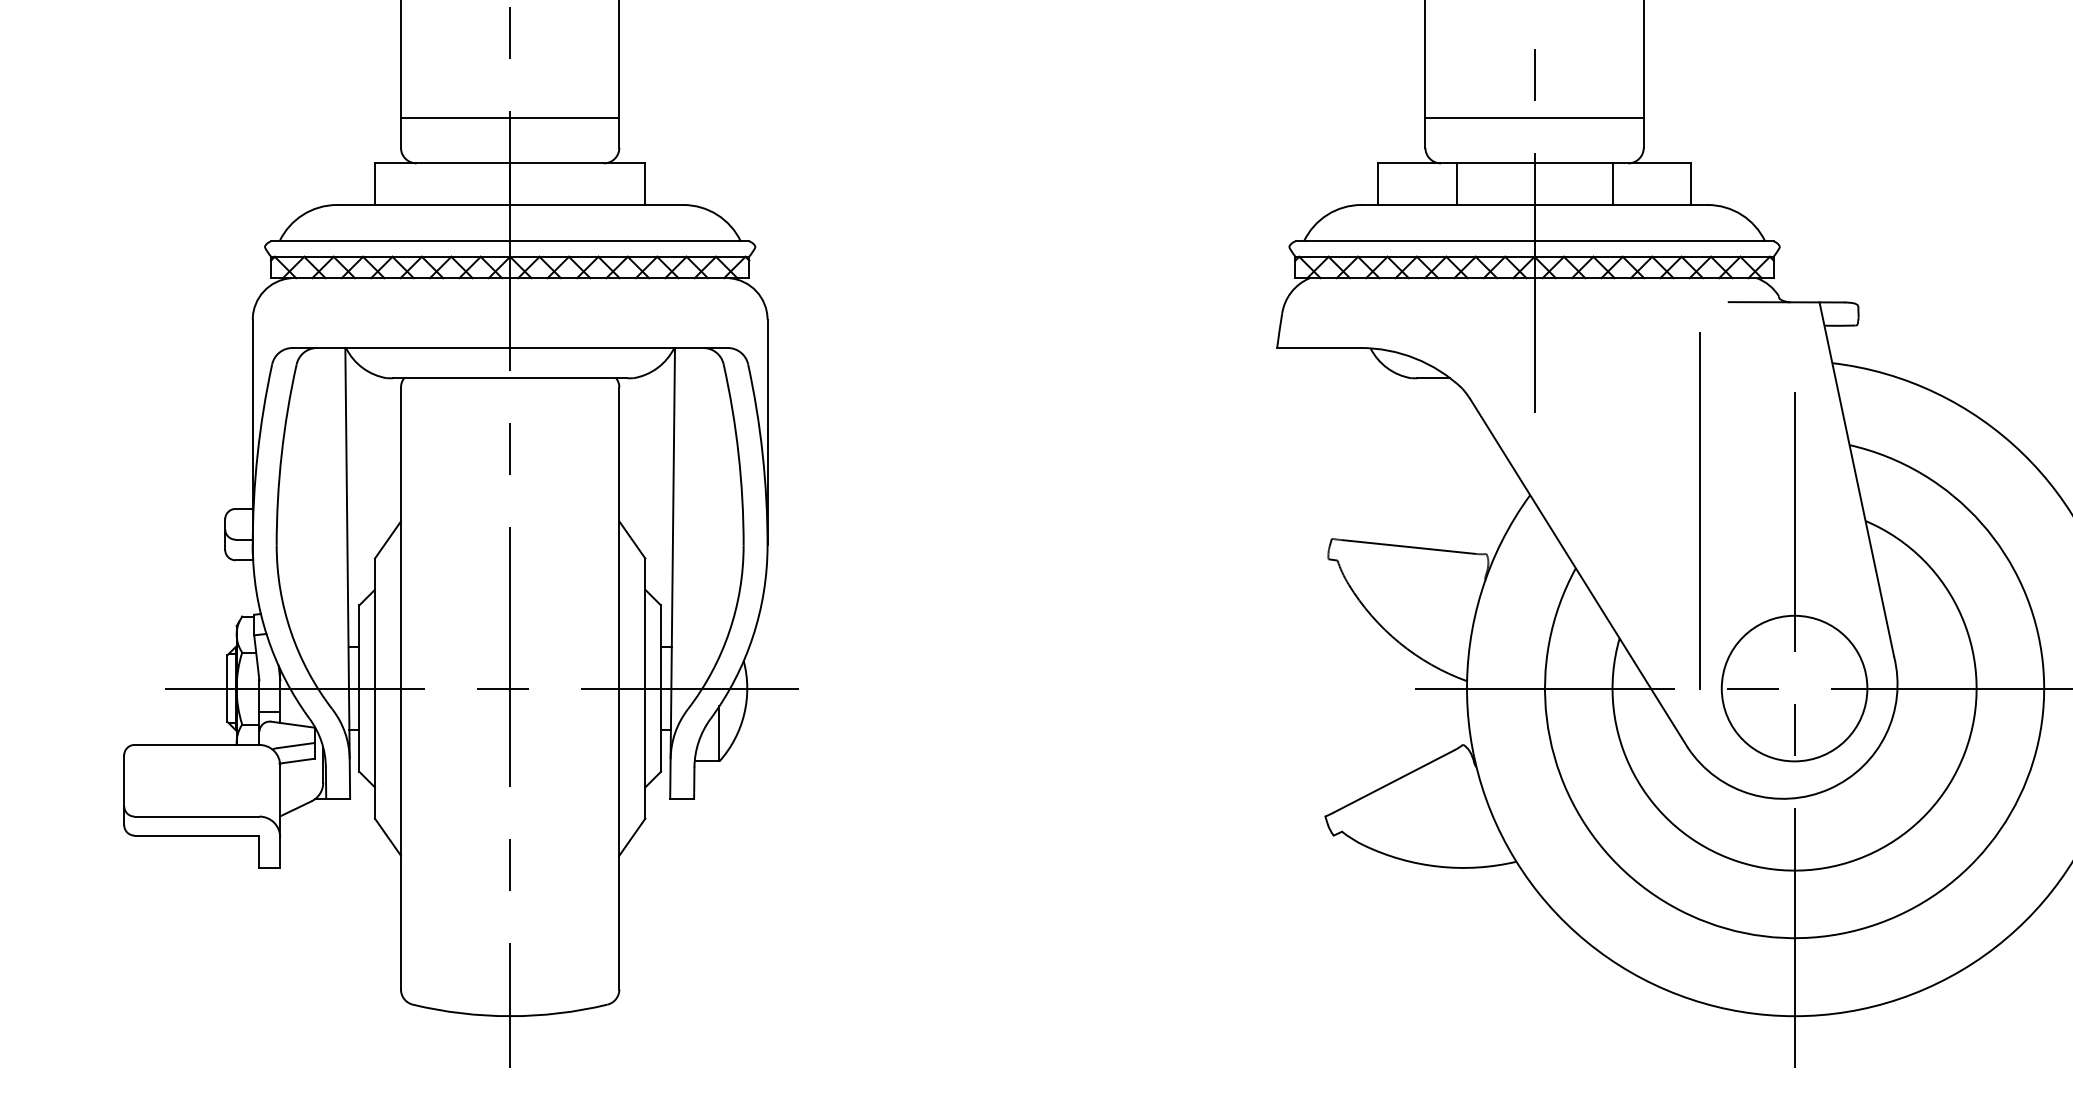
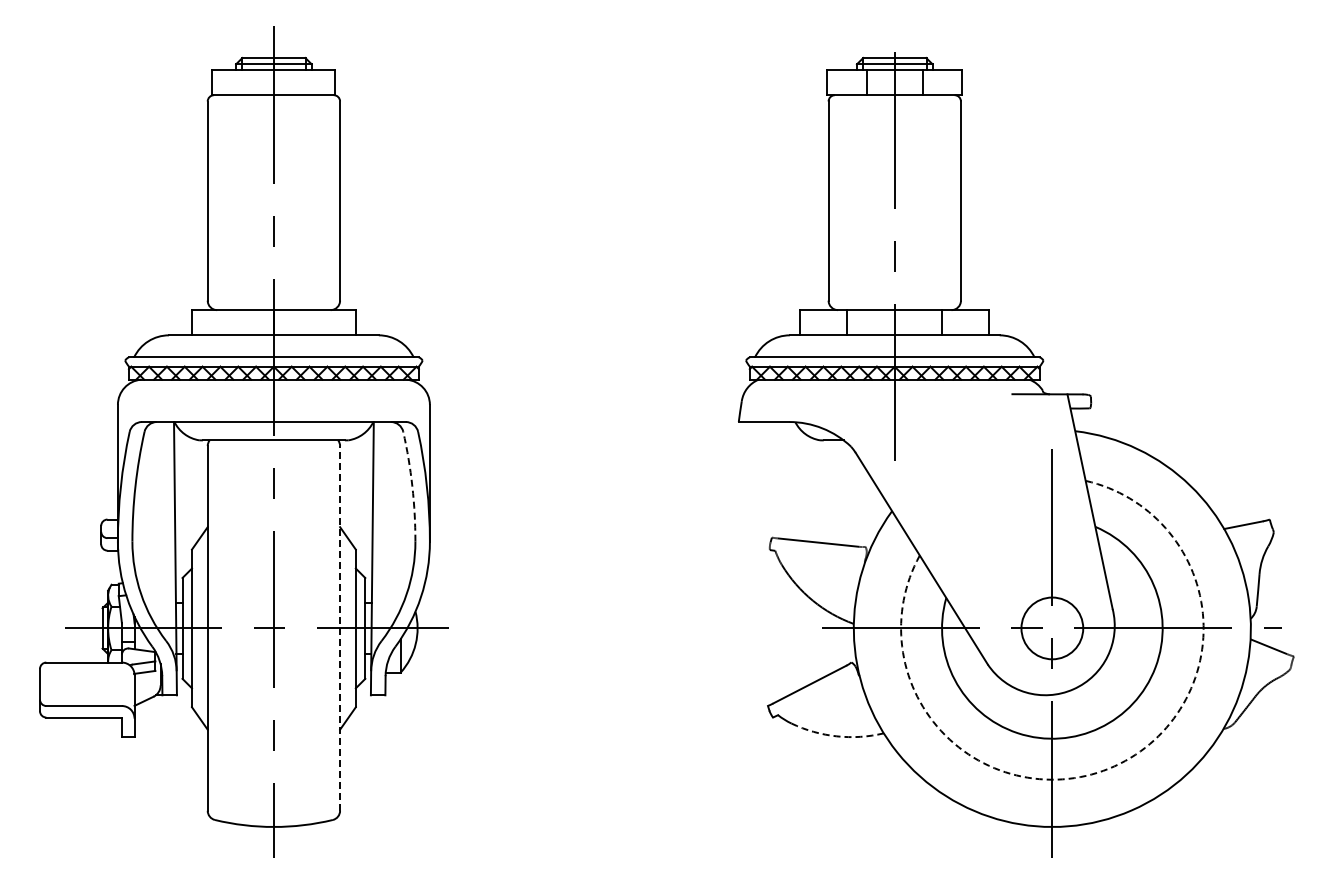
line: (509, 117) -> (273, 282), removed
line: (1534, 117) -> (894, 282), removed
arc: (738, 454) -> (412, 486), solid -> dashed
line: (1699, 510) -> (994, 520), removed
line: (620, 687) -> (340, 627), solid -> dashed
circle: (1794, 688) -> (1052, 628), size x0.7
arc: (1438, 866) -> (836, 736), solid -> dashed
arc: (1897, 916) -> (1114, 766), solid -> dashed

